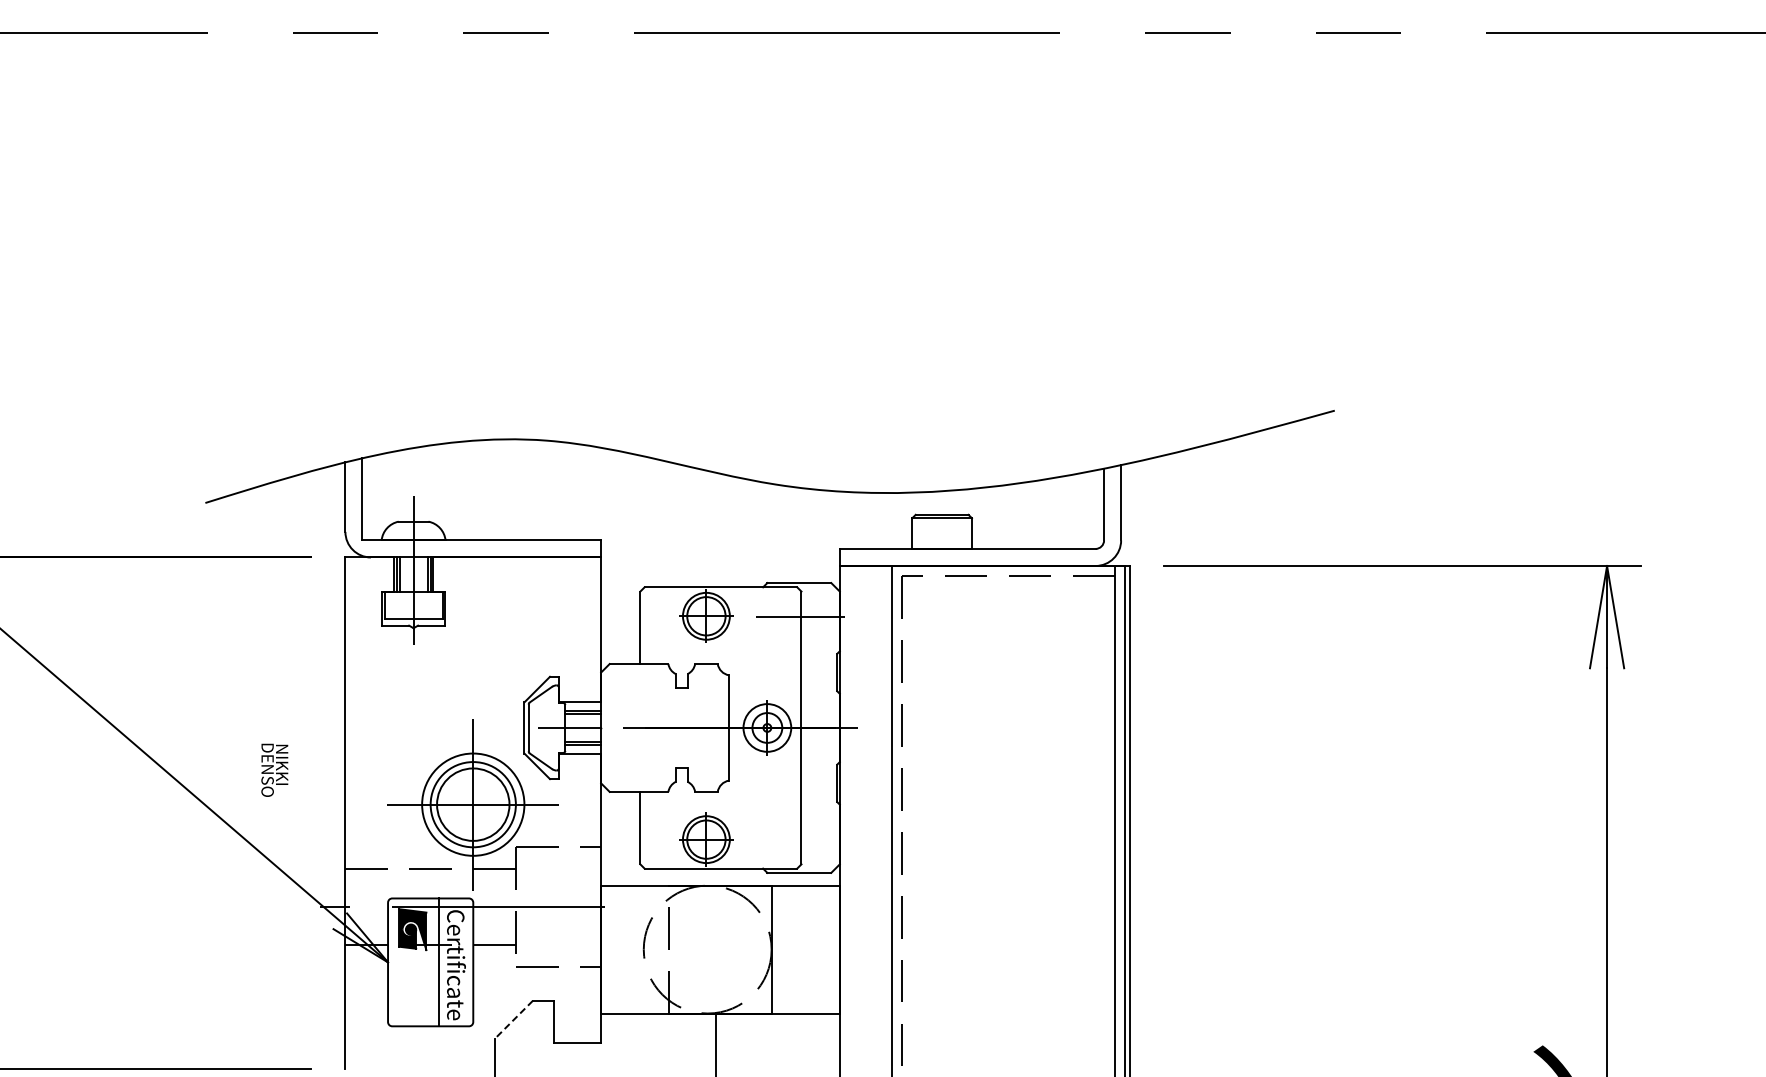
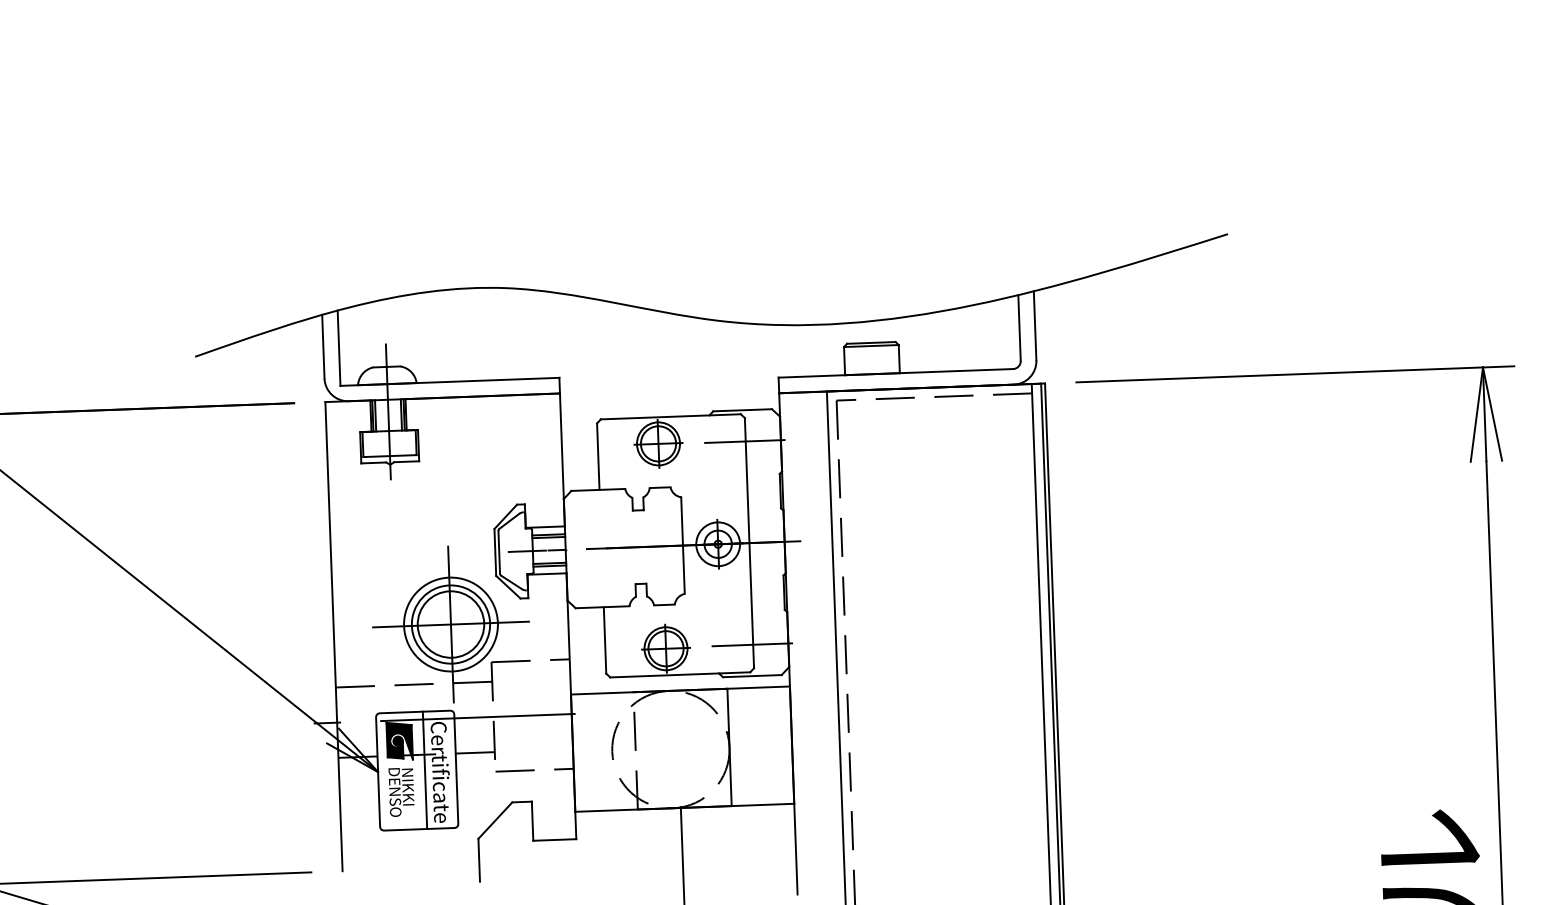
text: (274, 769) -> (401, 791), moved
line: (800, 838) -> (752, 644), added
line: (513, 1020) -> (495, 821), dashed -> solid

